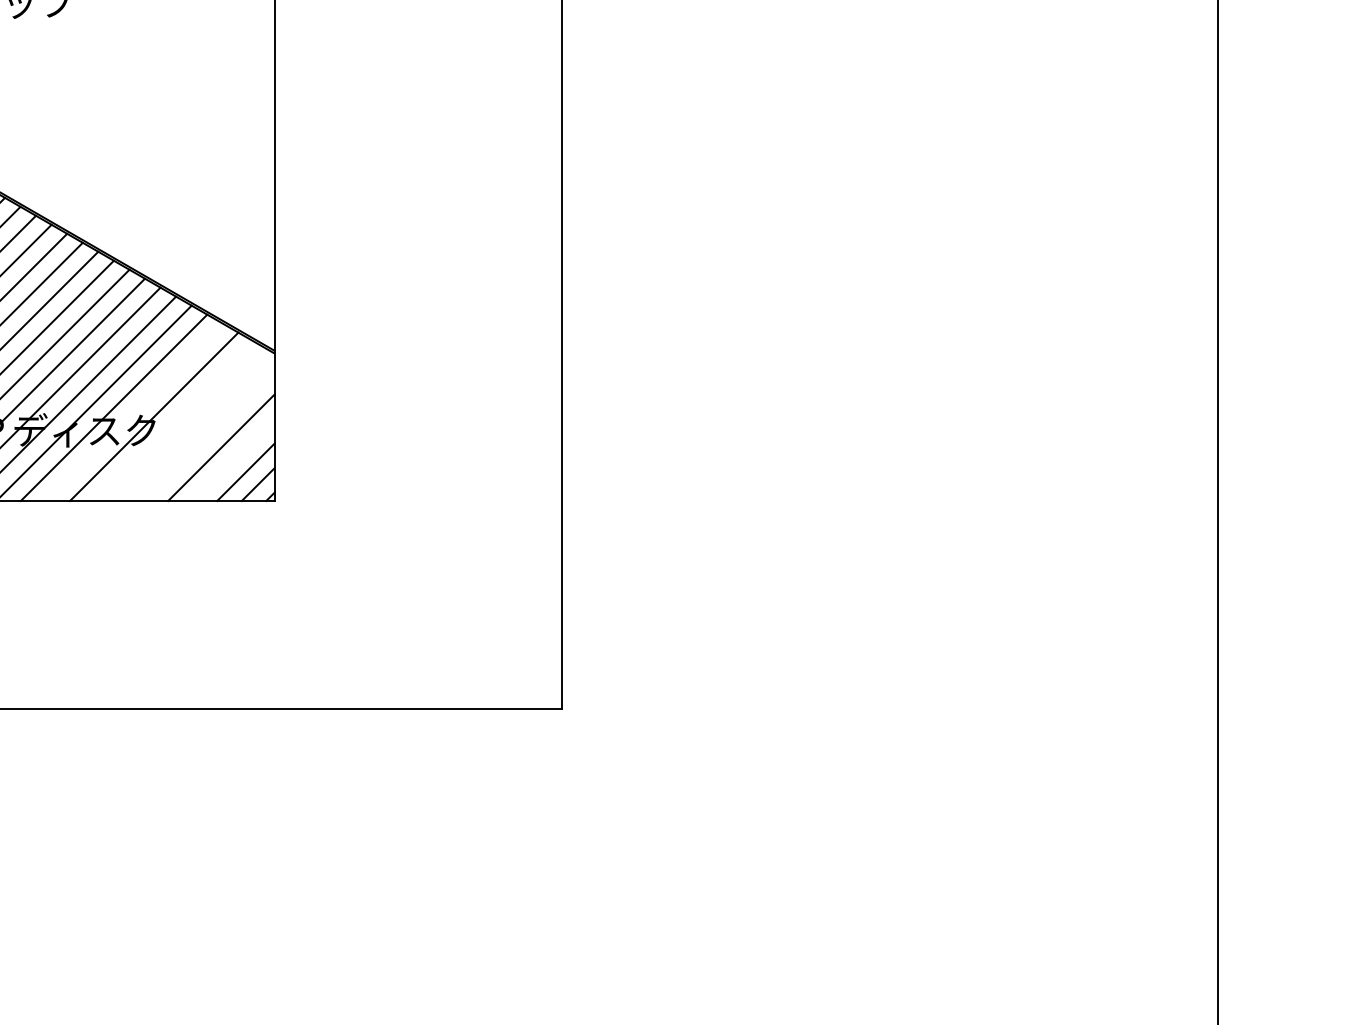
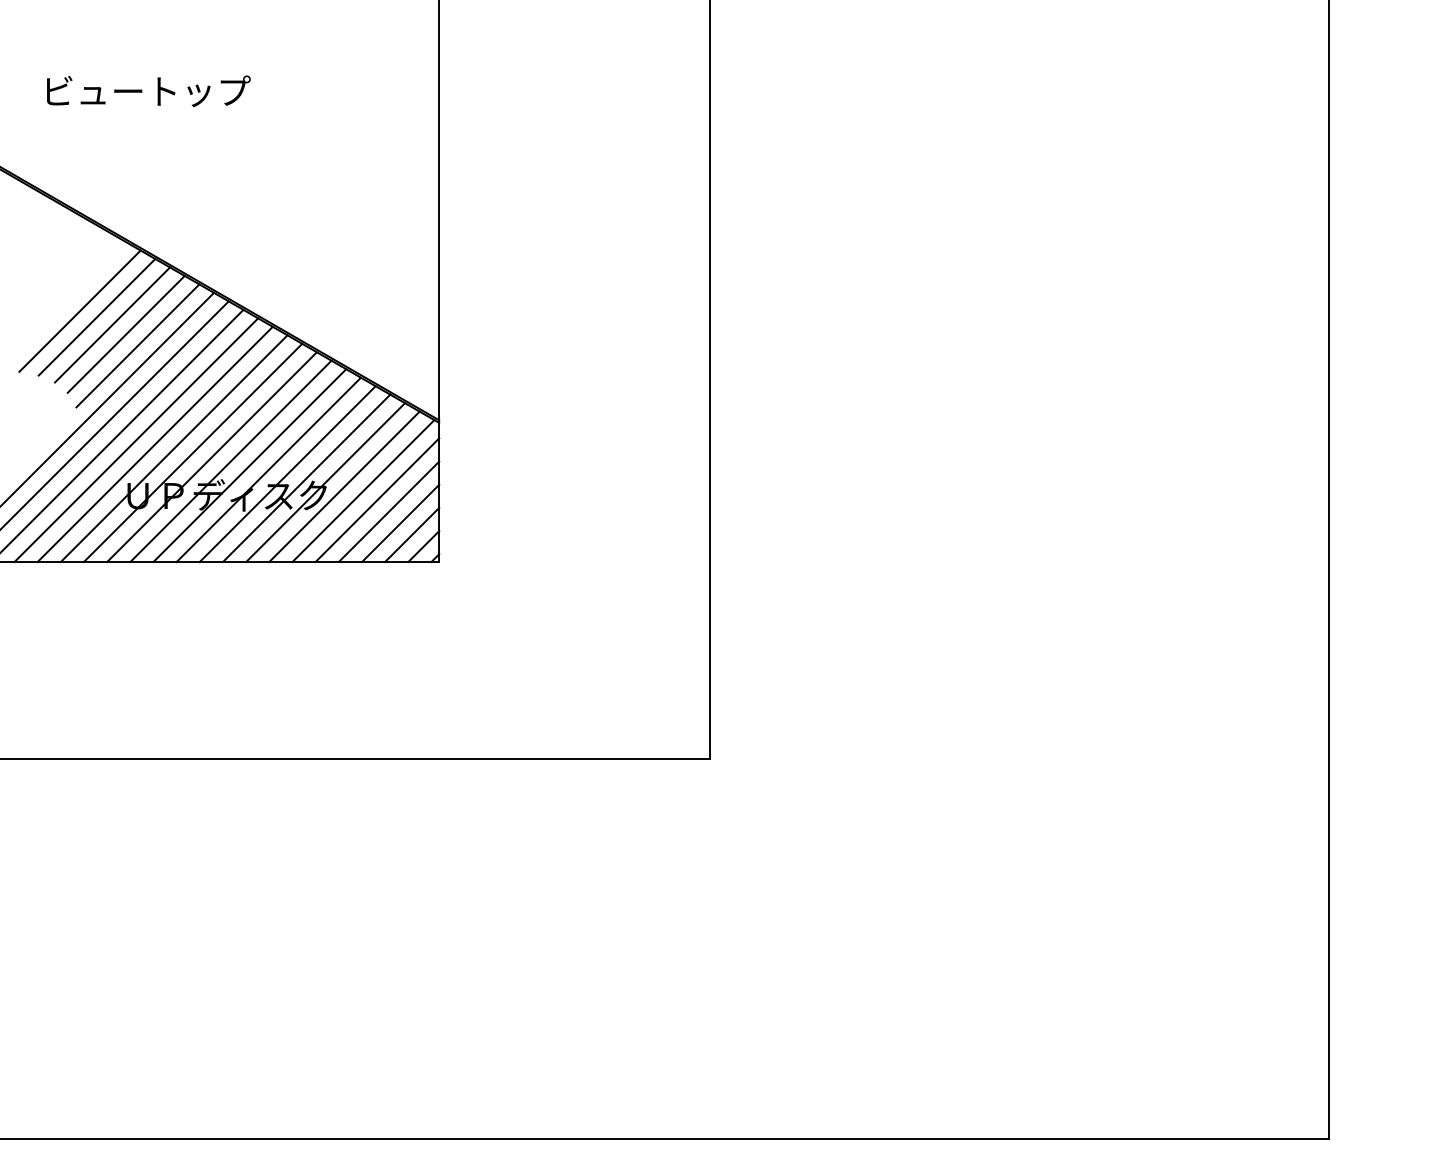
line: (134, 412) -> (306, 478), added
line: (174, 420) -> (344, 486), added
line: (194, 426) -> (363, 491), added
line: (209, 435) -> (377, 500), added
line: (233, 460) -> (400, 523), added

